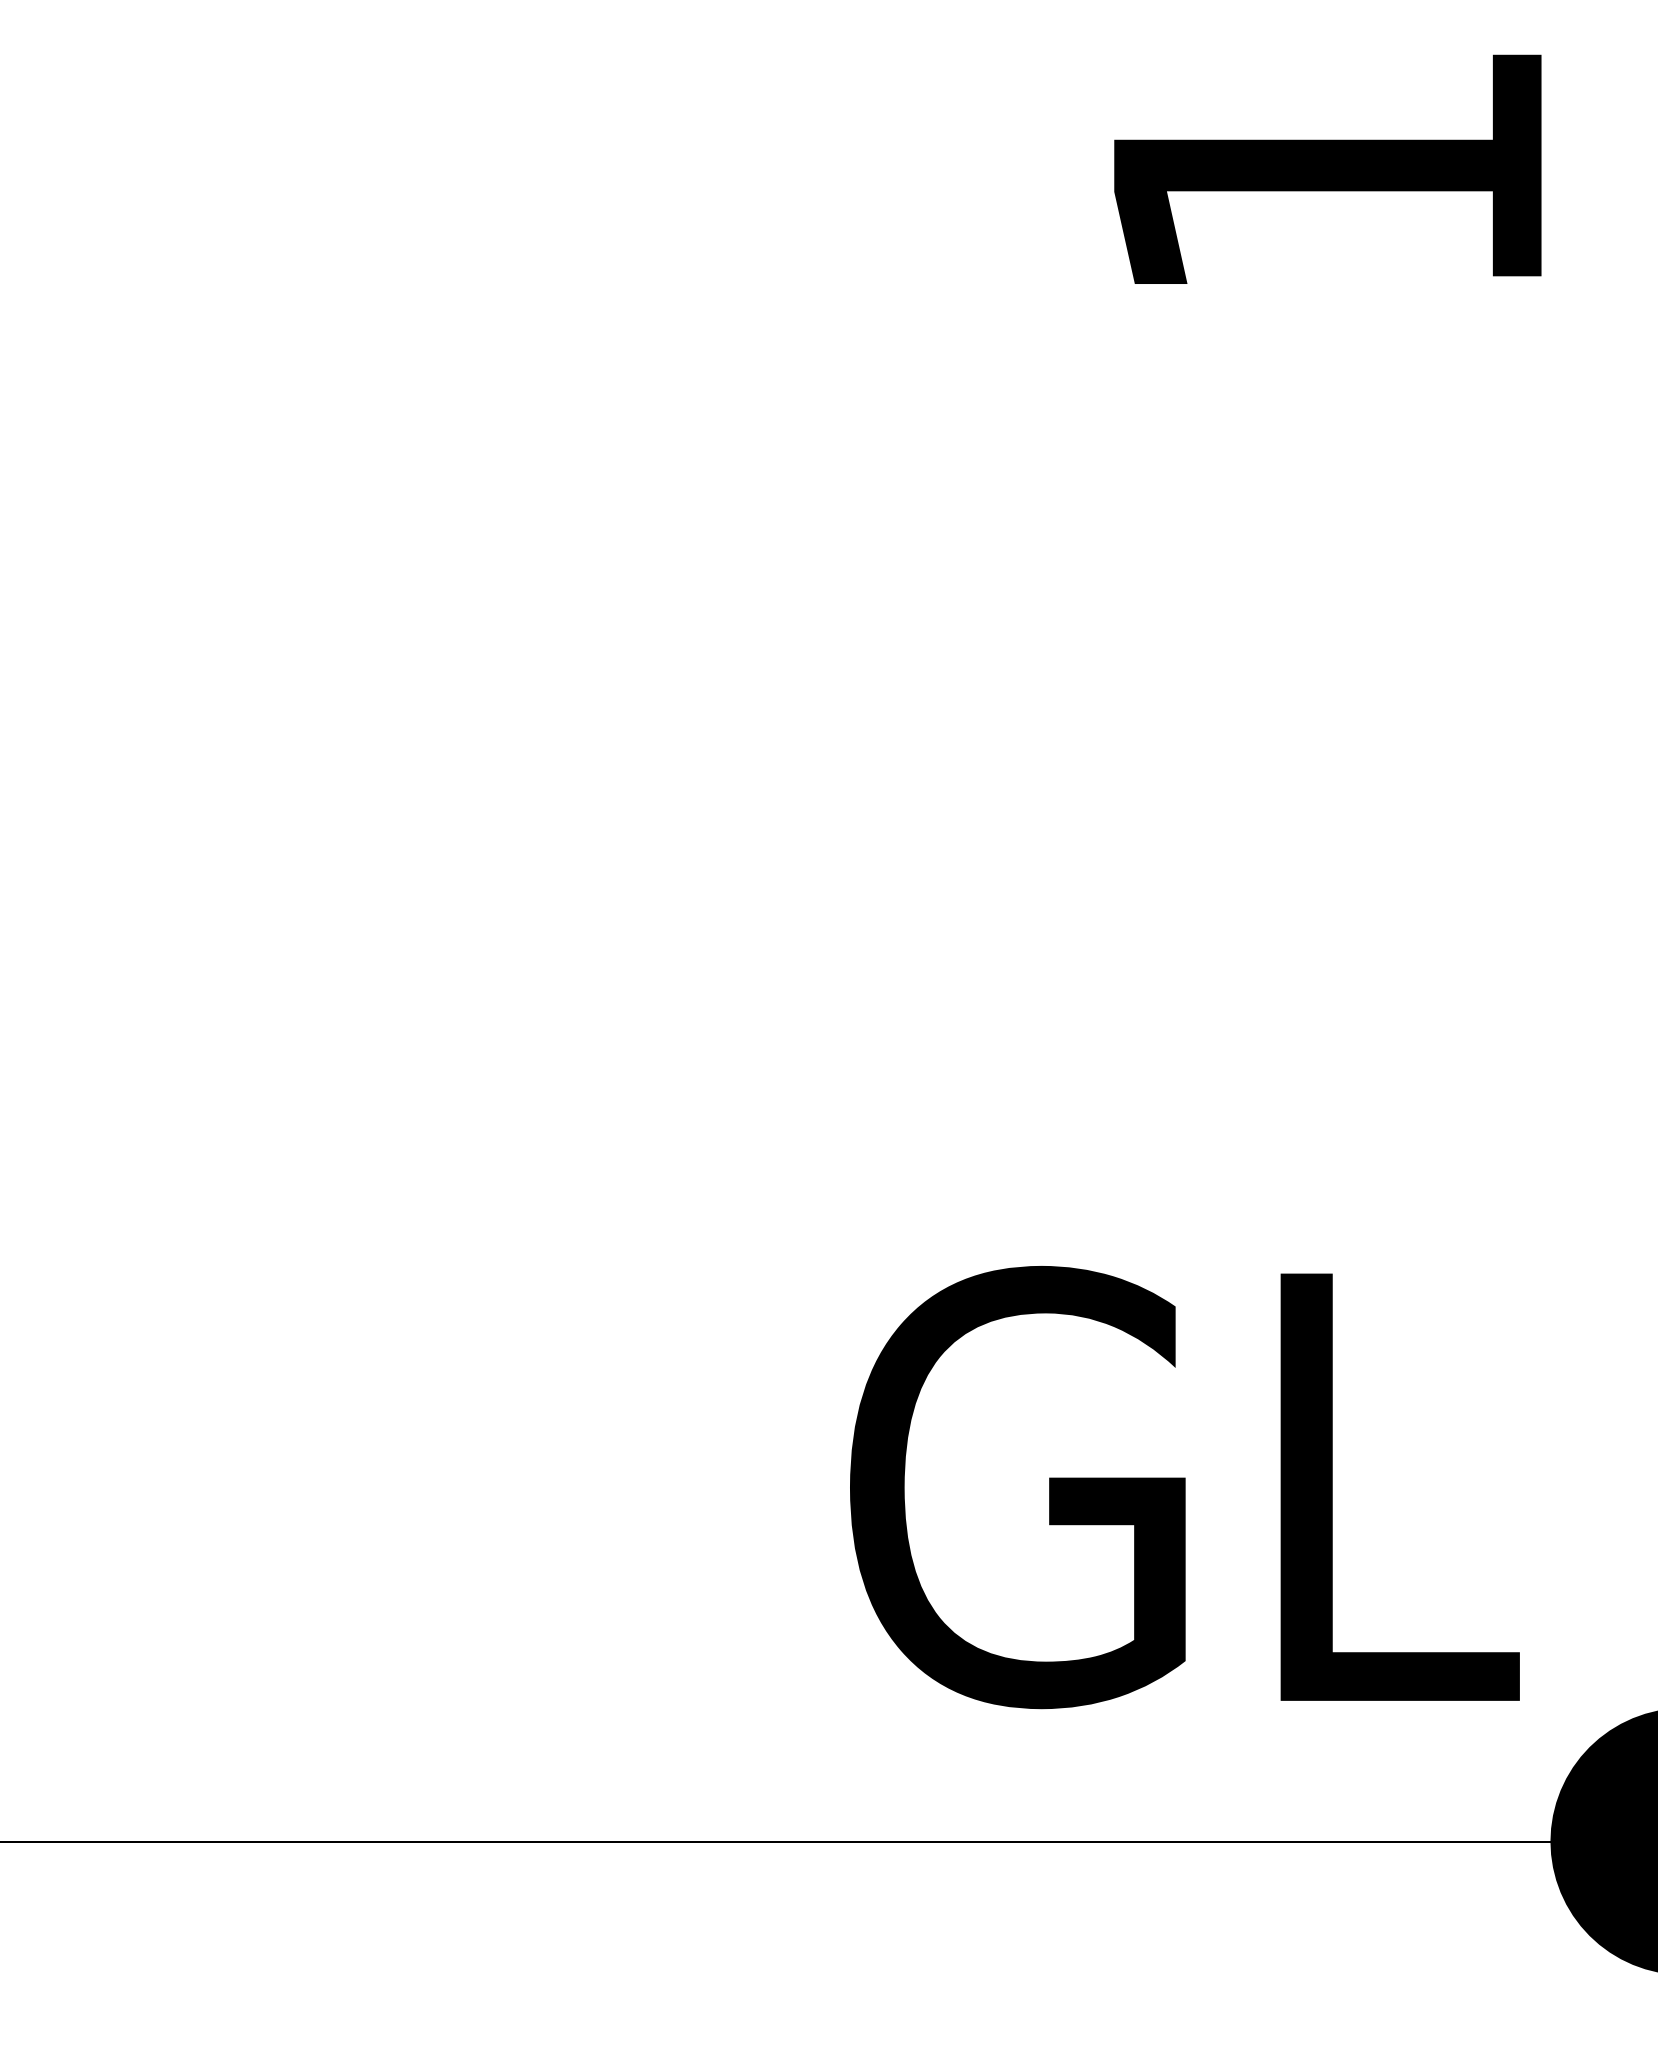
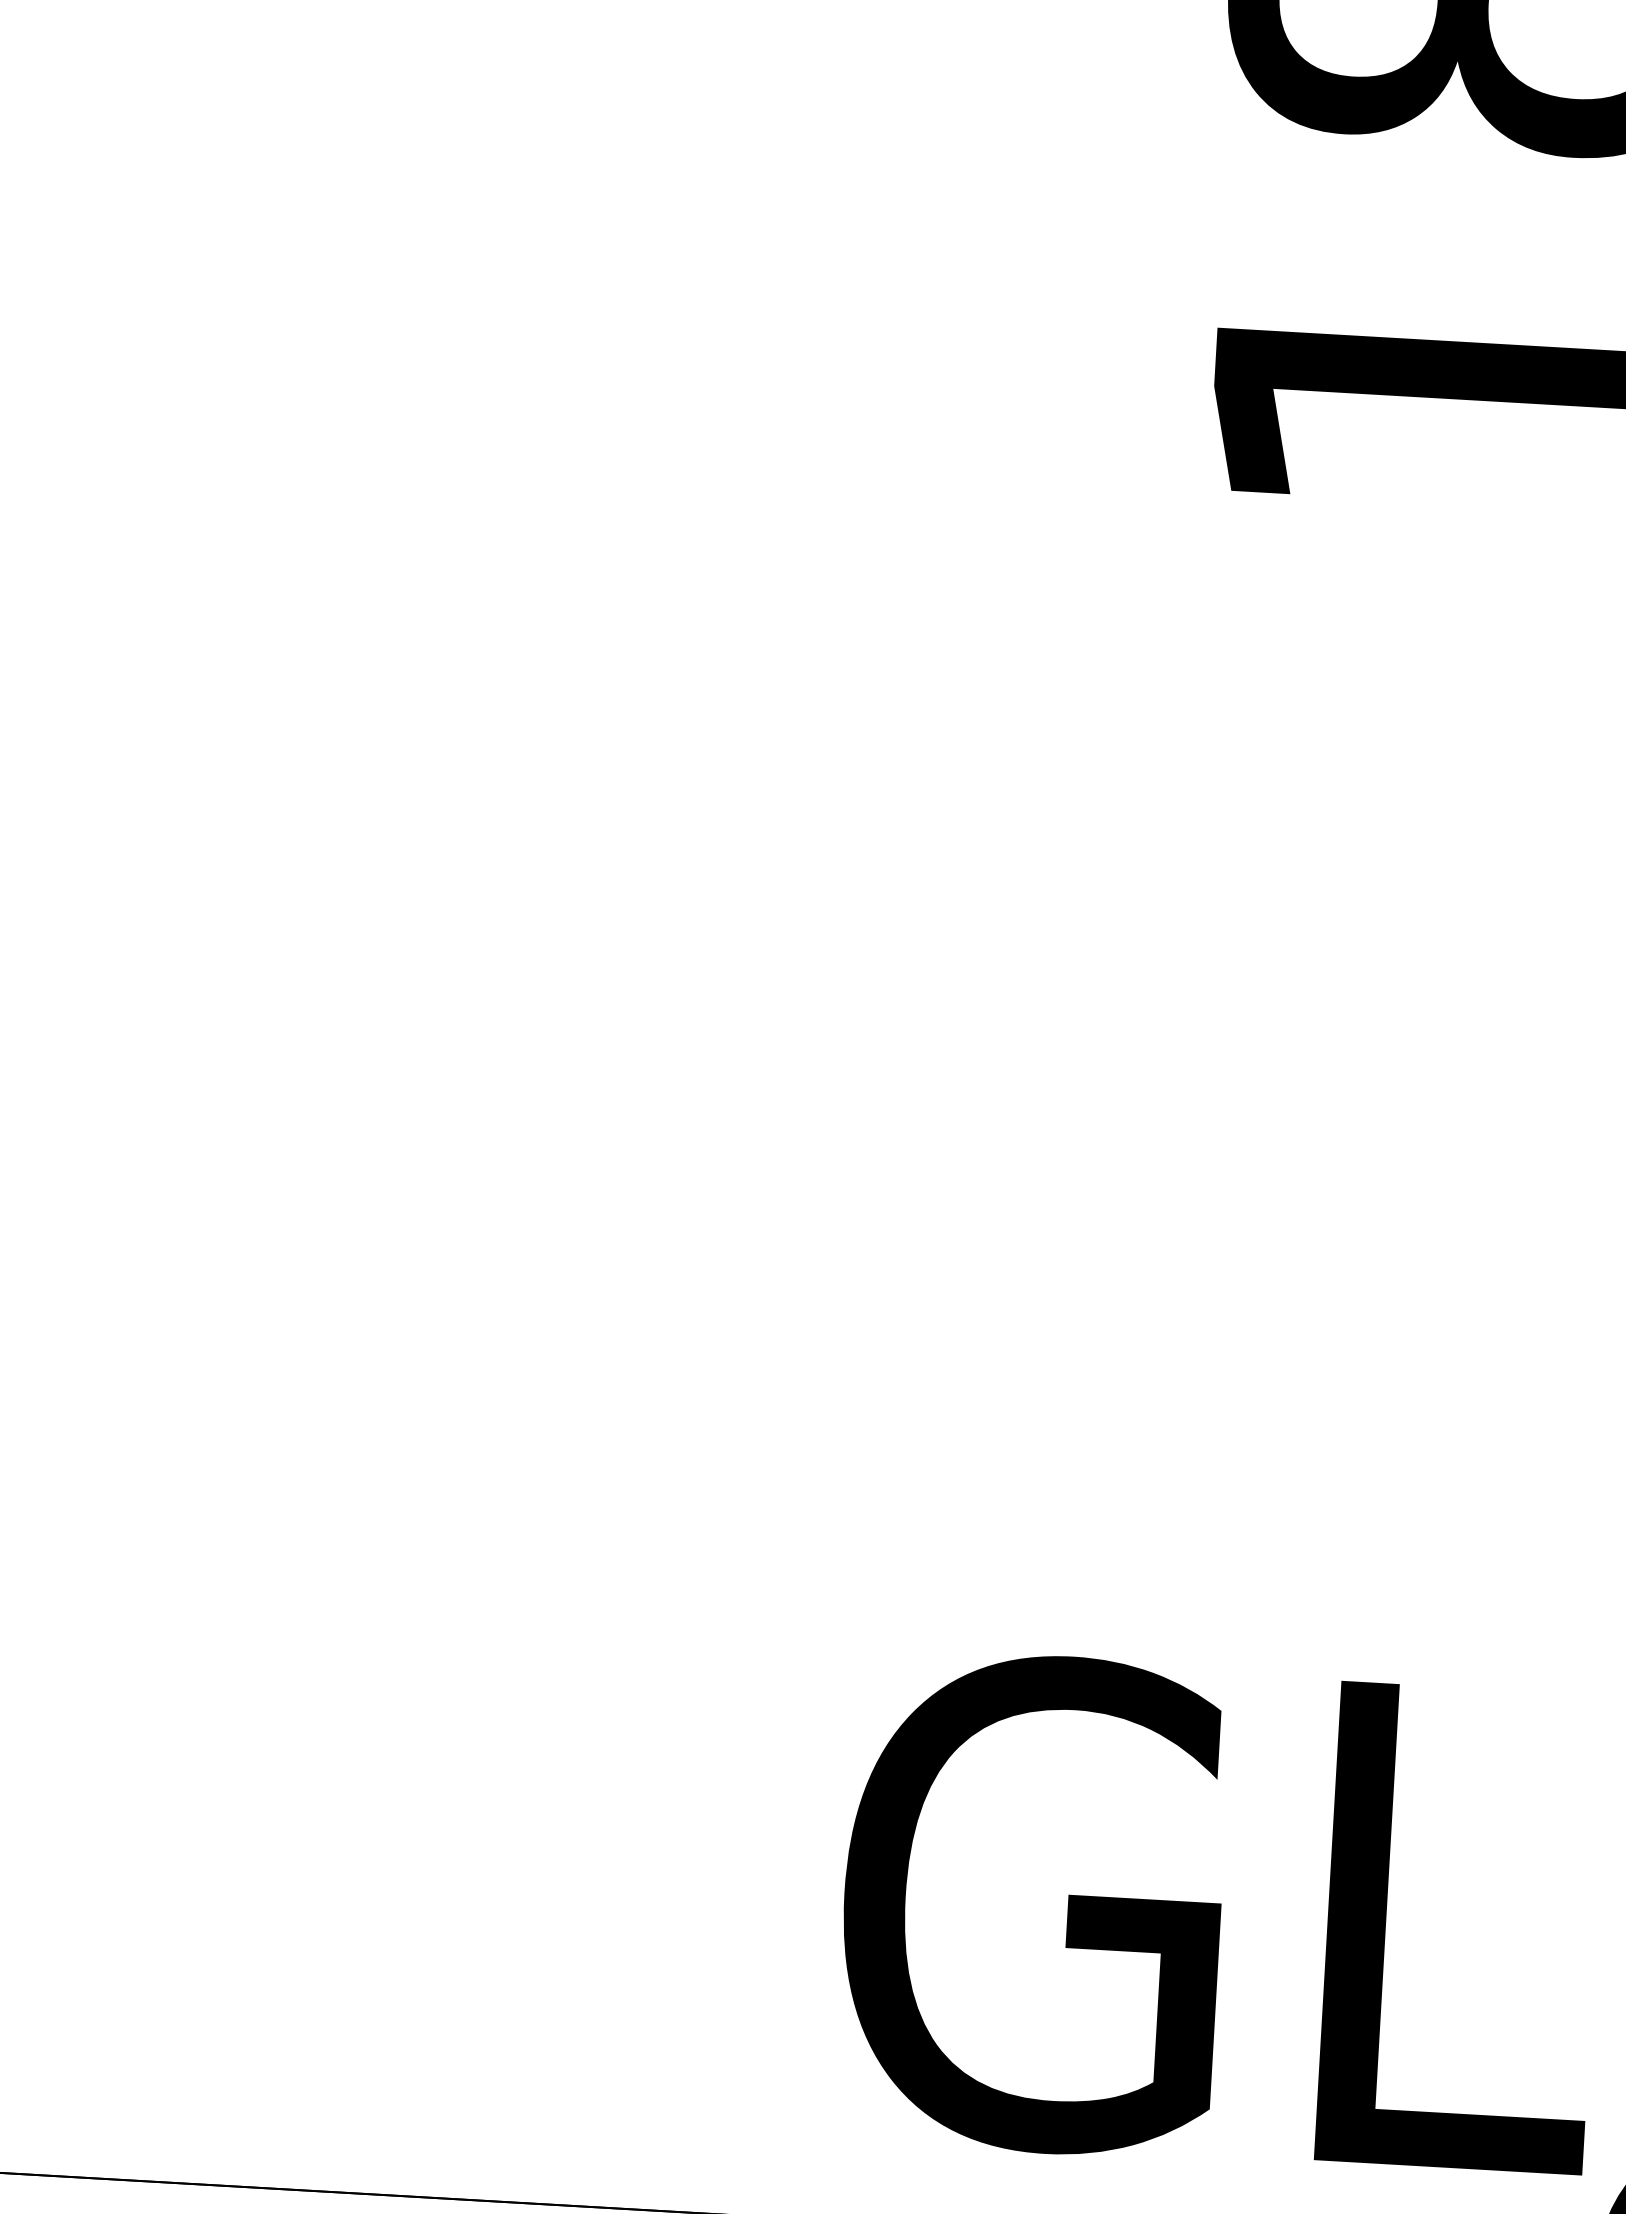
text: (1184, 1487) -> (1219, 1914), moved

